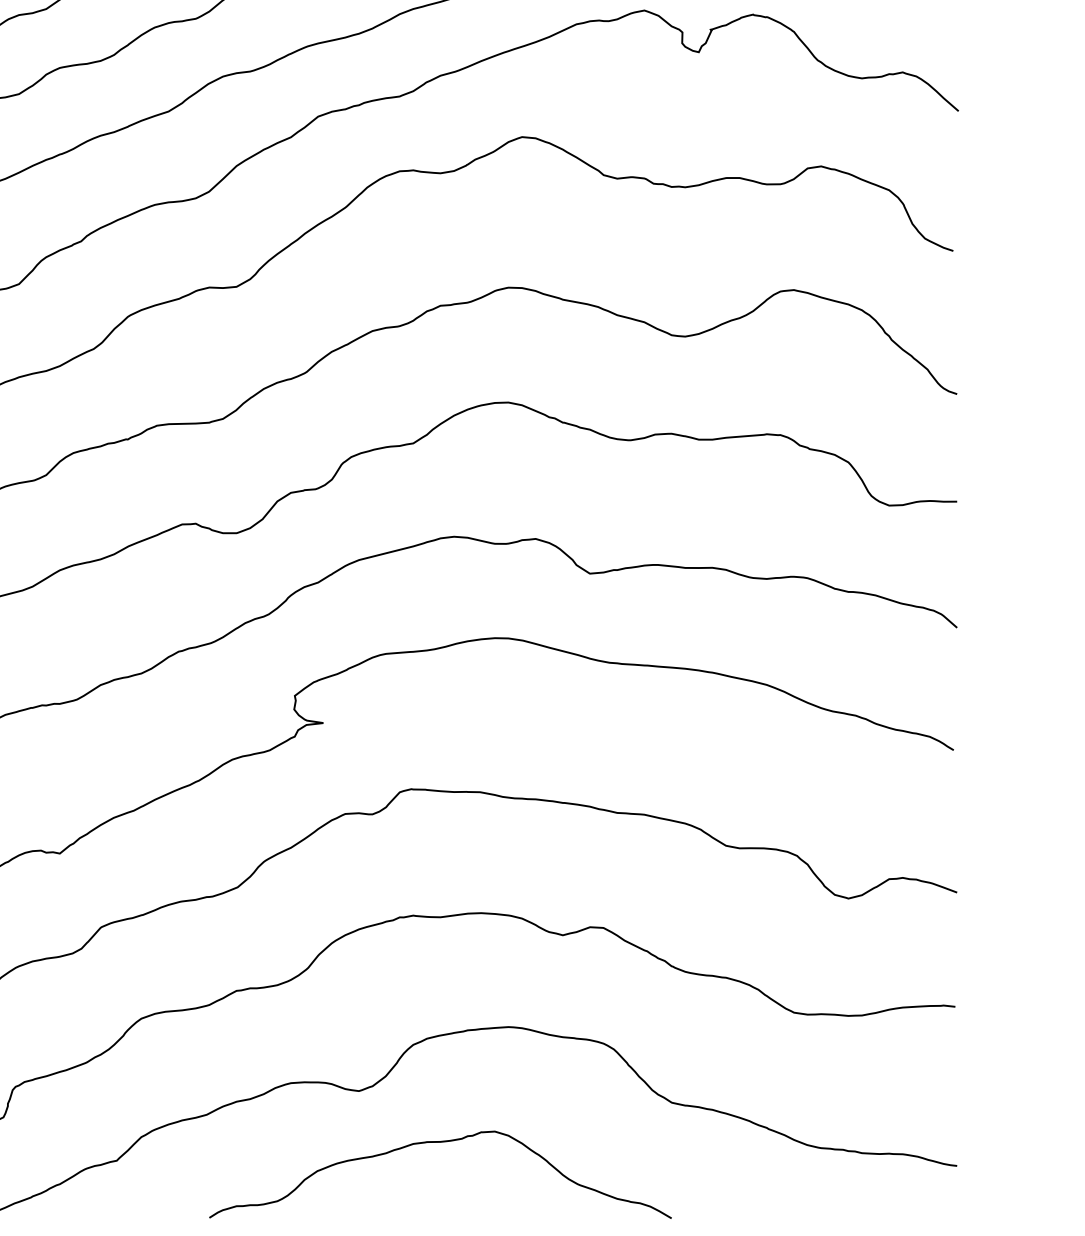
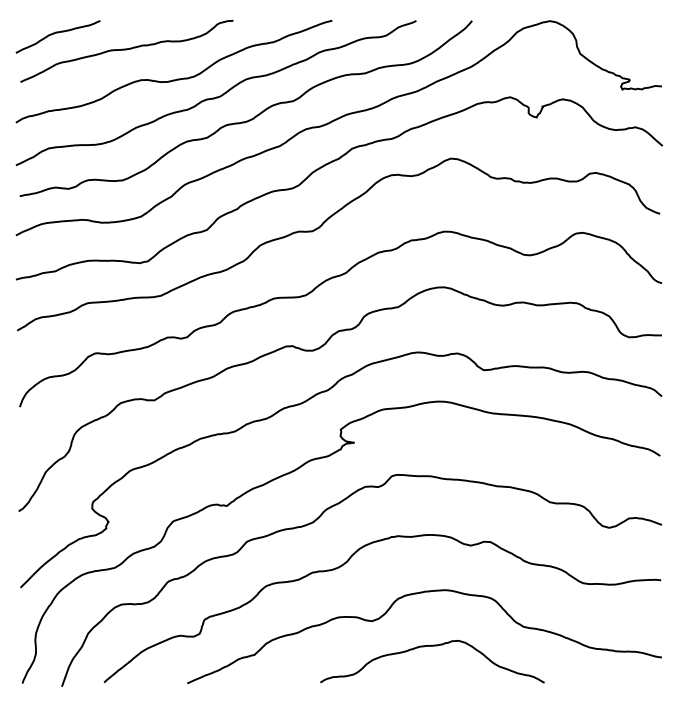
curve: (440, 1143) -> (432, 646), moved

